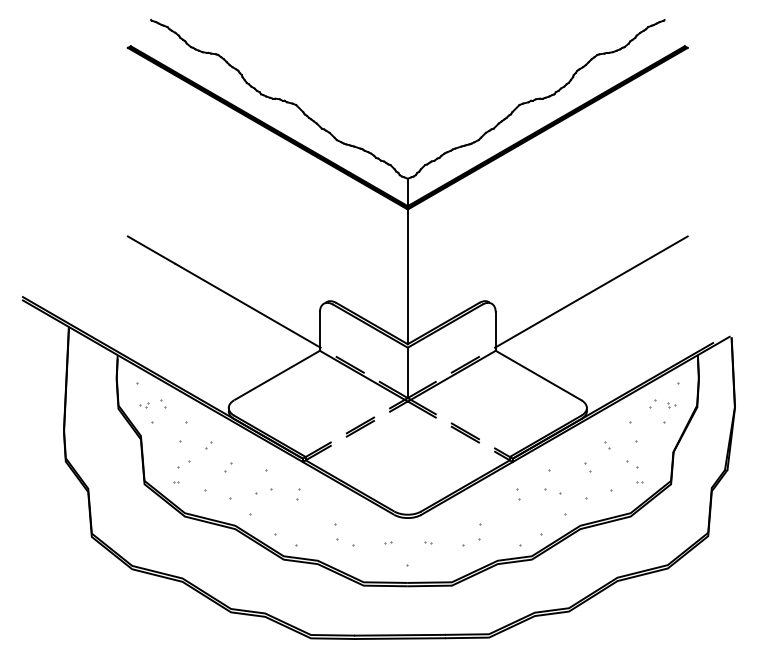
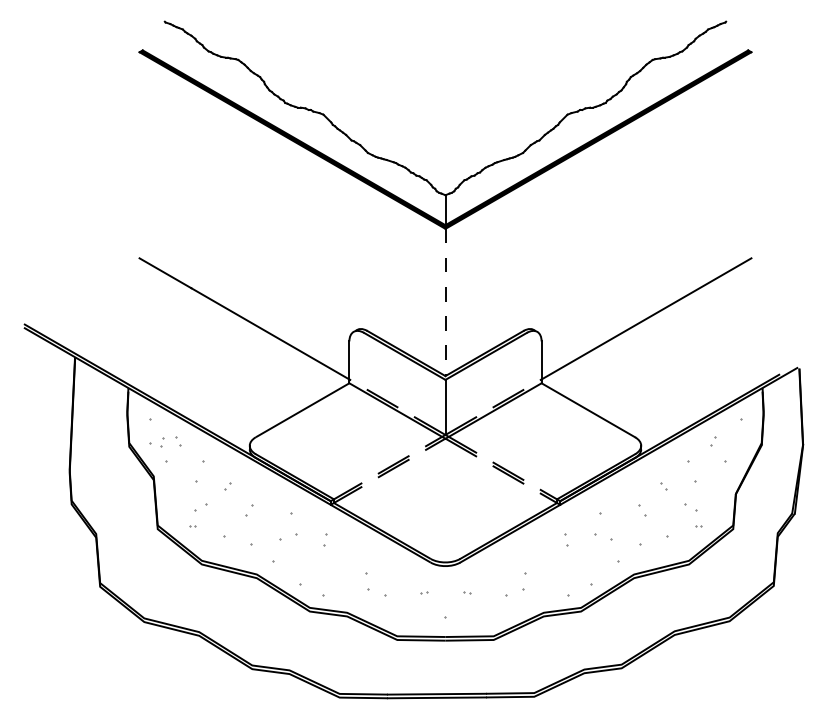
line: (407, 276) -> (445, 302), solid -> dashed
part: (144, 404) -> (157, 442), size x1.6
part: (672, 404) -> (734, 442), removed

